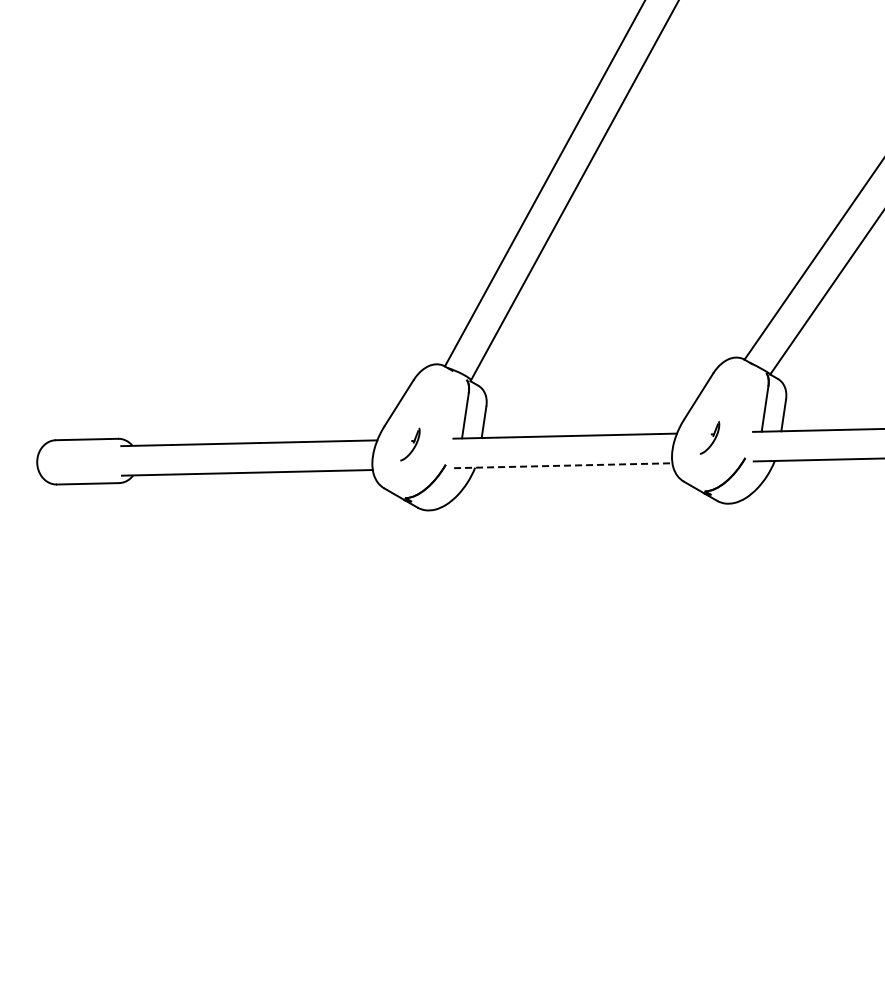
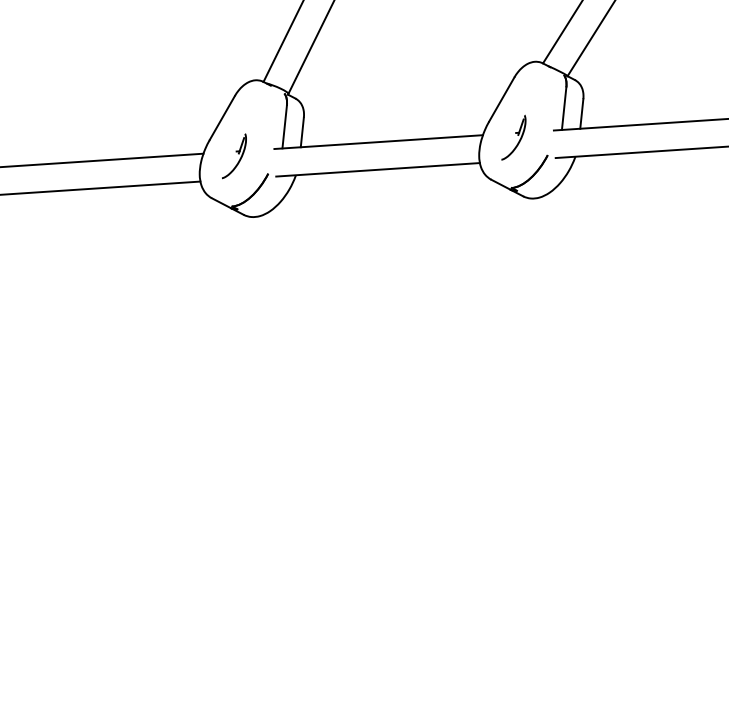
part: (709, 437) -> (513, 137), size x1.43
part: (410, 444) -> (234, 156), size x1.43
line: (563, 465) -> (378, 169), dashed -> solid

